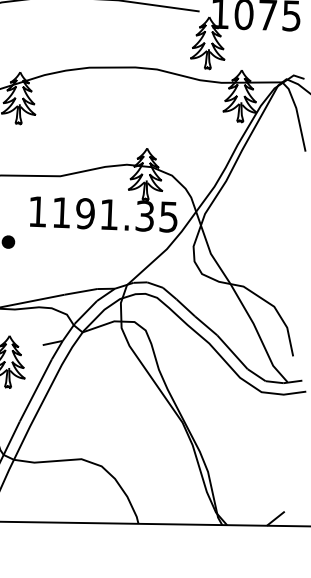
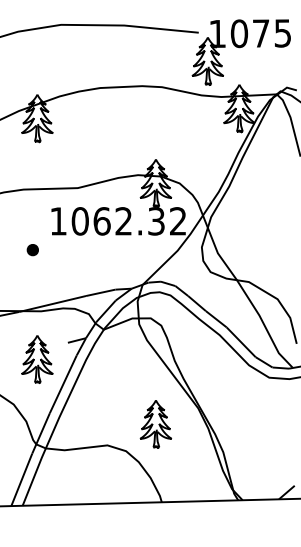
text: (114, 215) -> (128, 221), 1191.35 -> 1062.32
part: (135, 438) -> (155, 424), added

